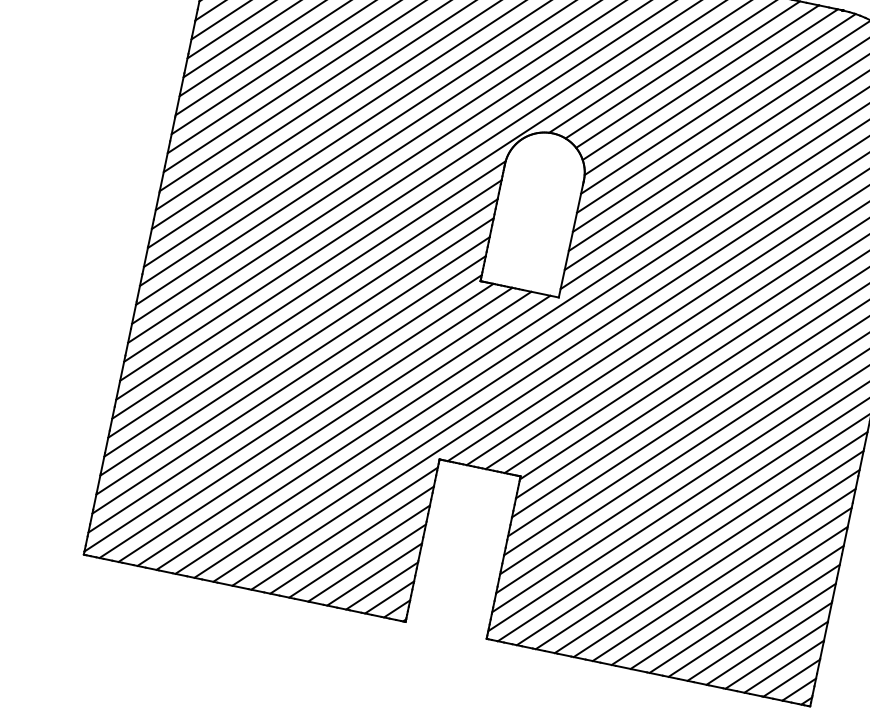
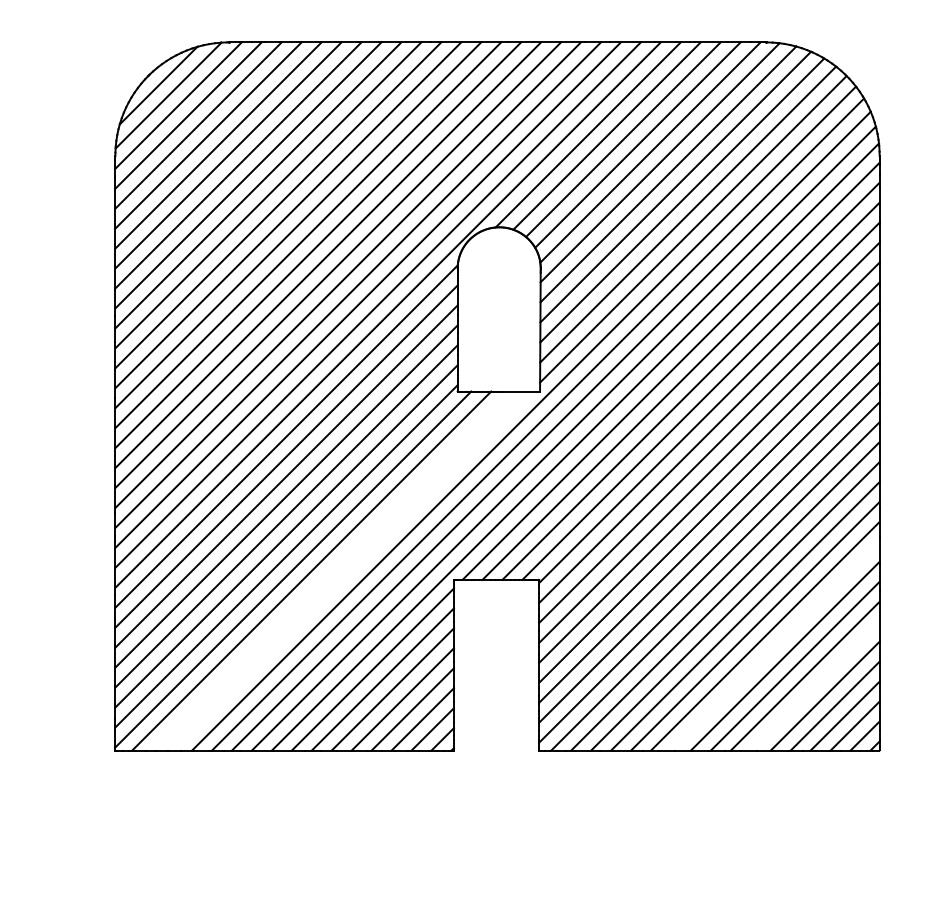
line: (325, 426) -> (331, 570), removed
line: (344, 430) -> (351, 570), removed
line: (731, 585) -> (774, 645), removed
line: (761, 631) -> (814, 685), removed

